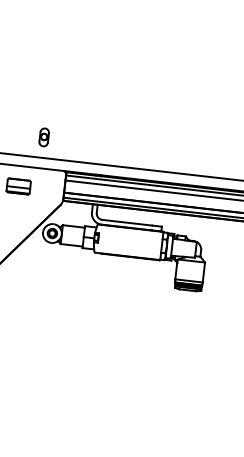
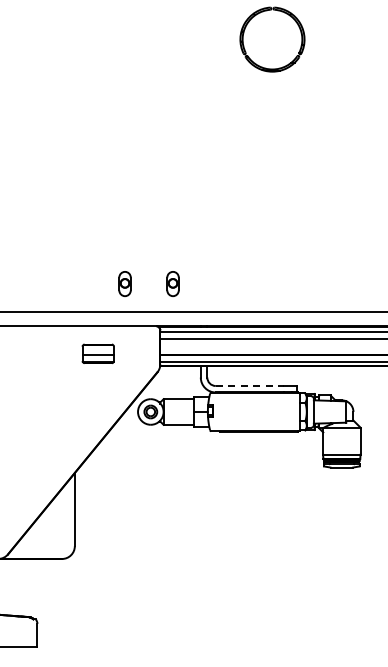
part: (79, 141) -> (172, 283), added
line: (127, 222) -> (250, 385), solid -> dashed

